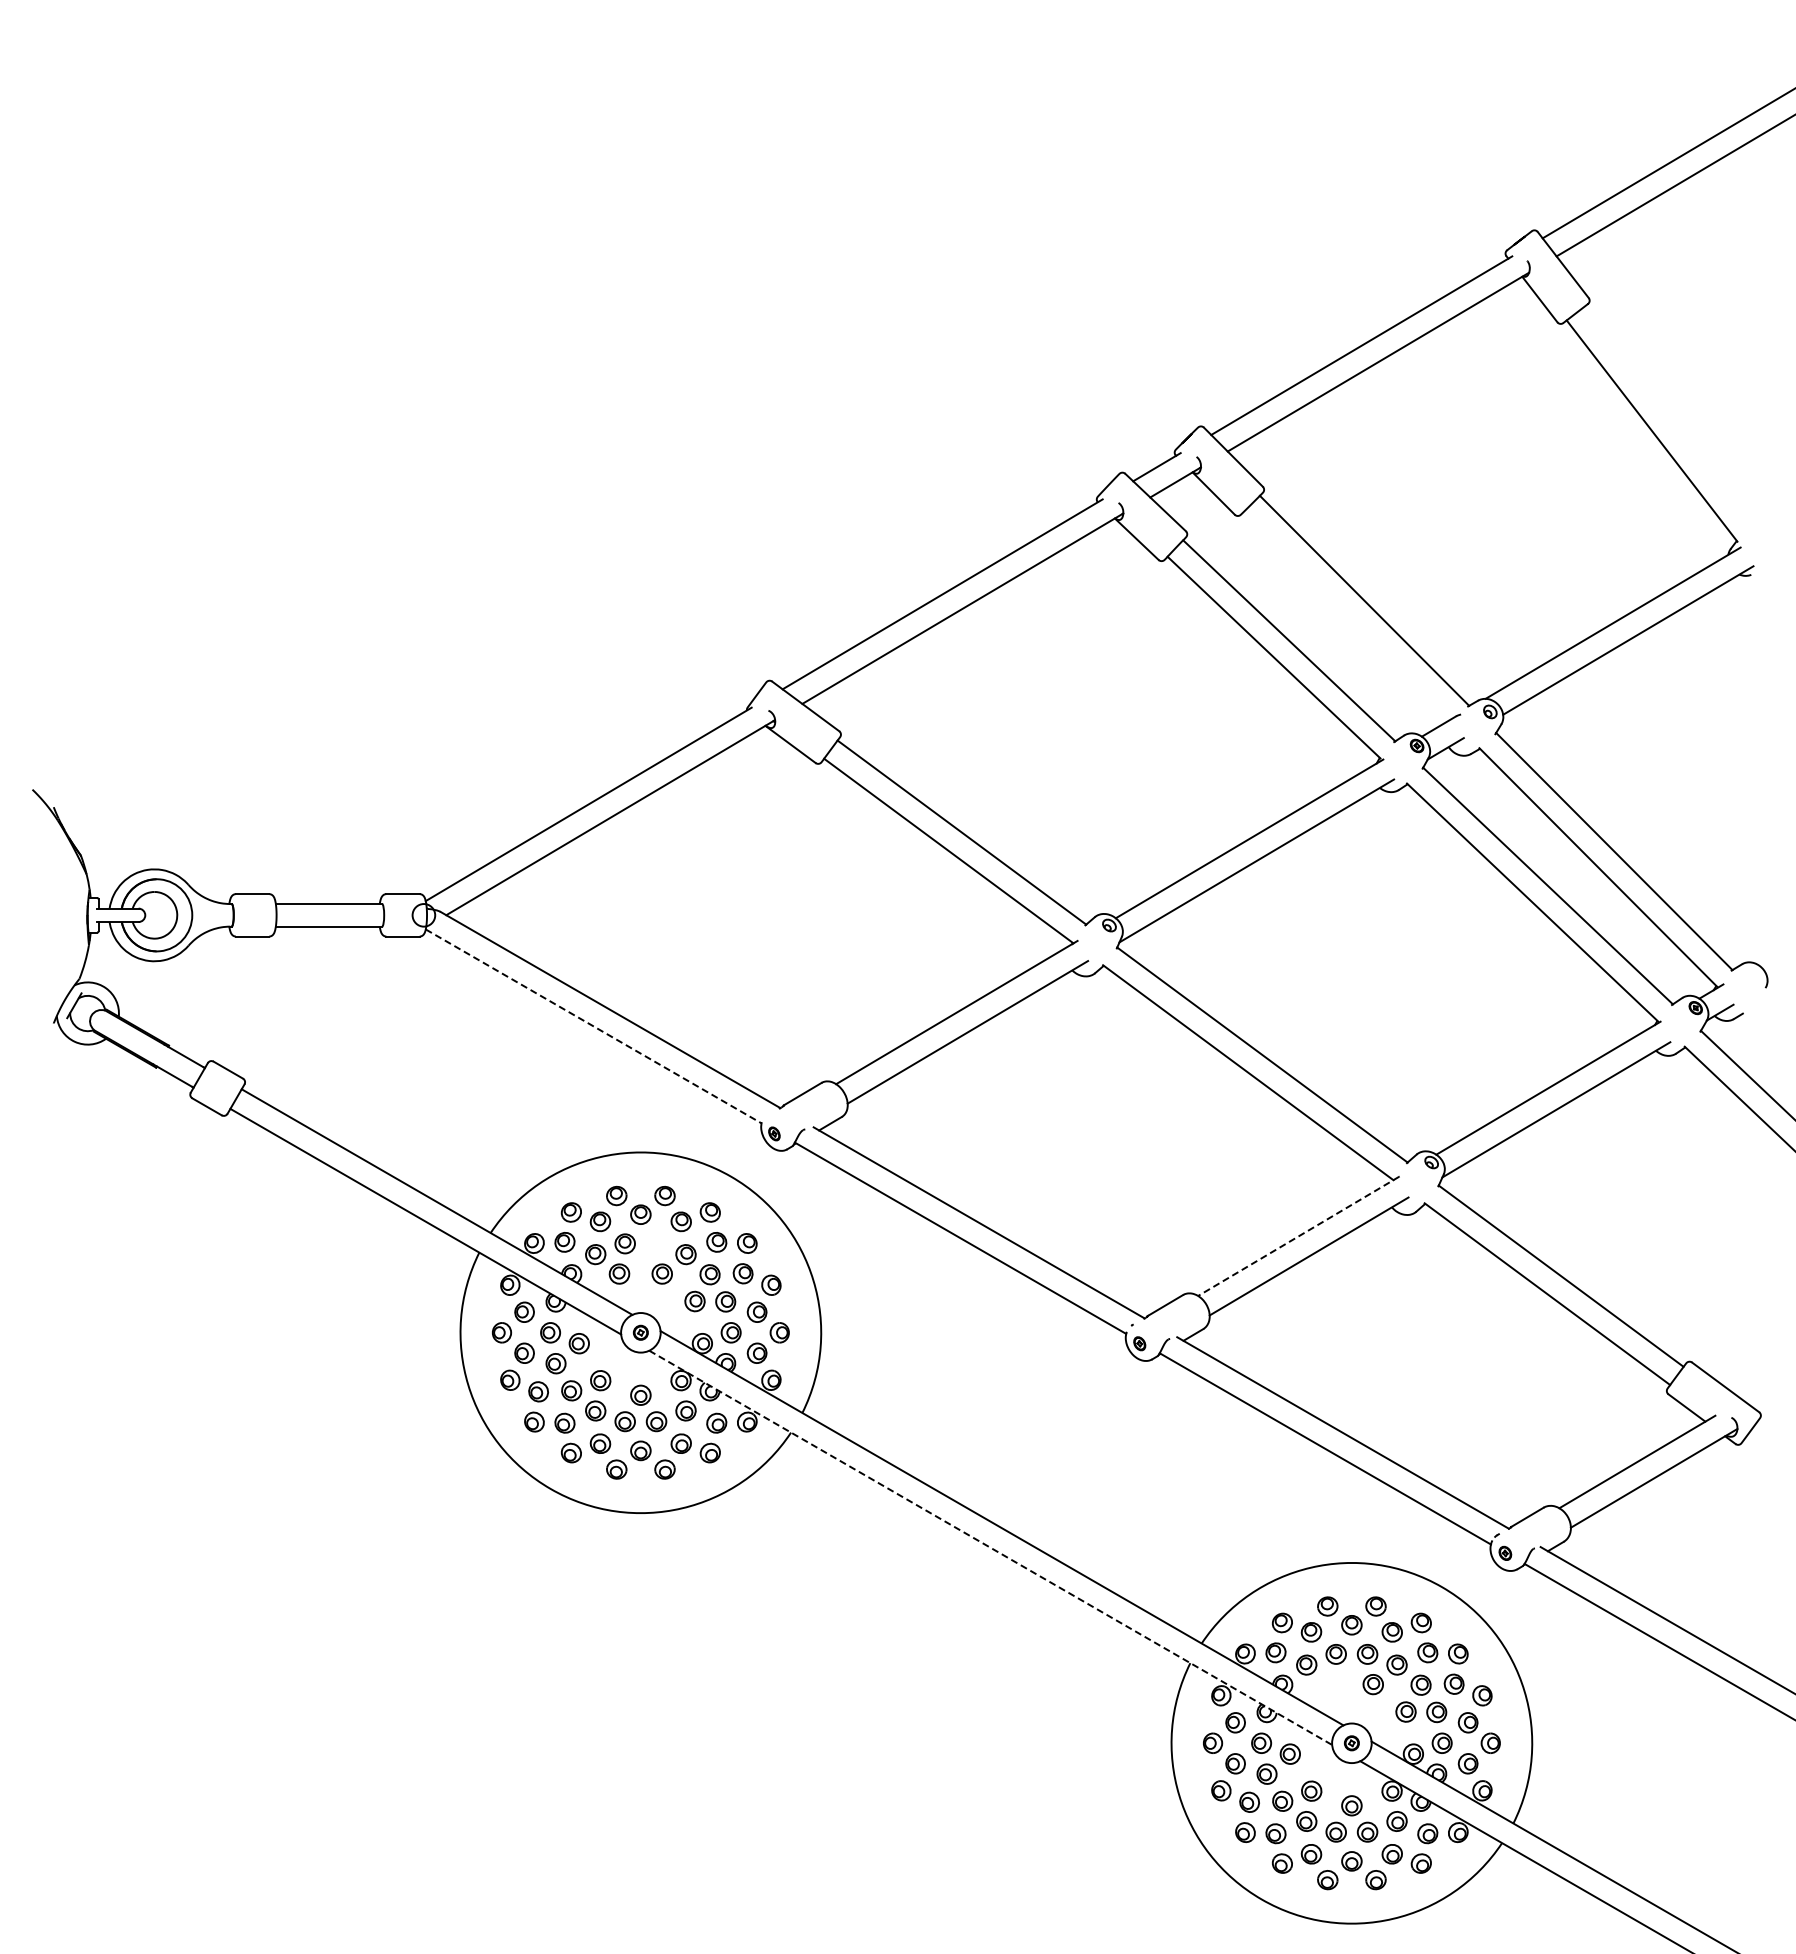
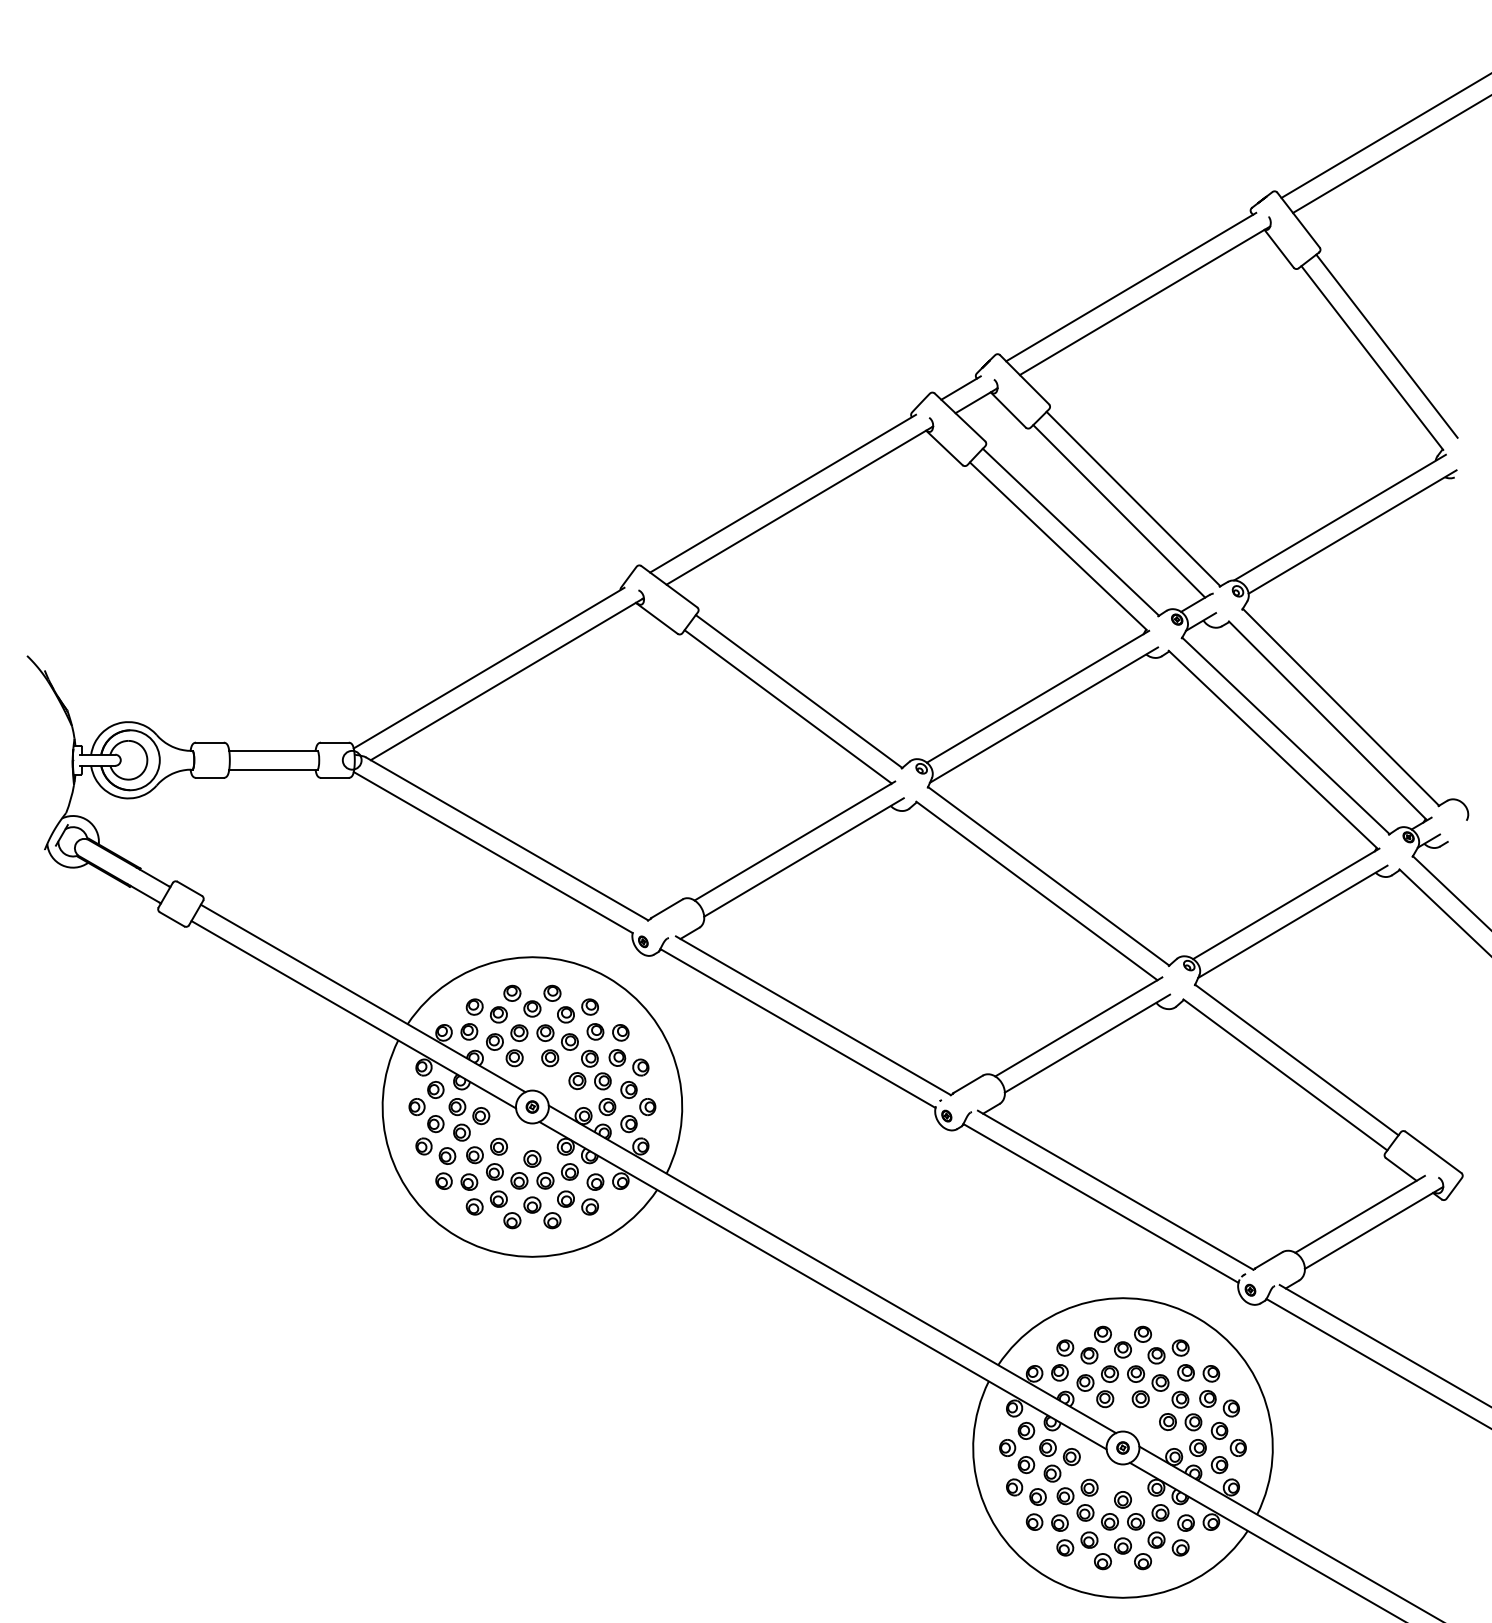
line: (1669, 416) -> (1386, 345), added
line: (1346, 615) -> (1118, 511), added
line: (593, 1026) -> (493, 852), dashed -> solid
line: (1298, 1236) -> (1078, 1027), dashed -> solid
part: (656, 1243) -> (545, 1032), added
line: (991, 1548) -> (823, 1286), dashed -> solid
part: (1330, 1684) -> (1105, 1399), added

